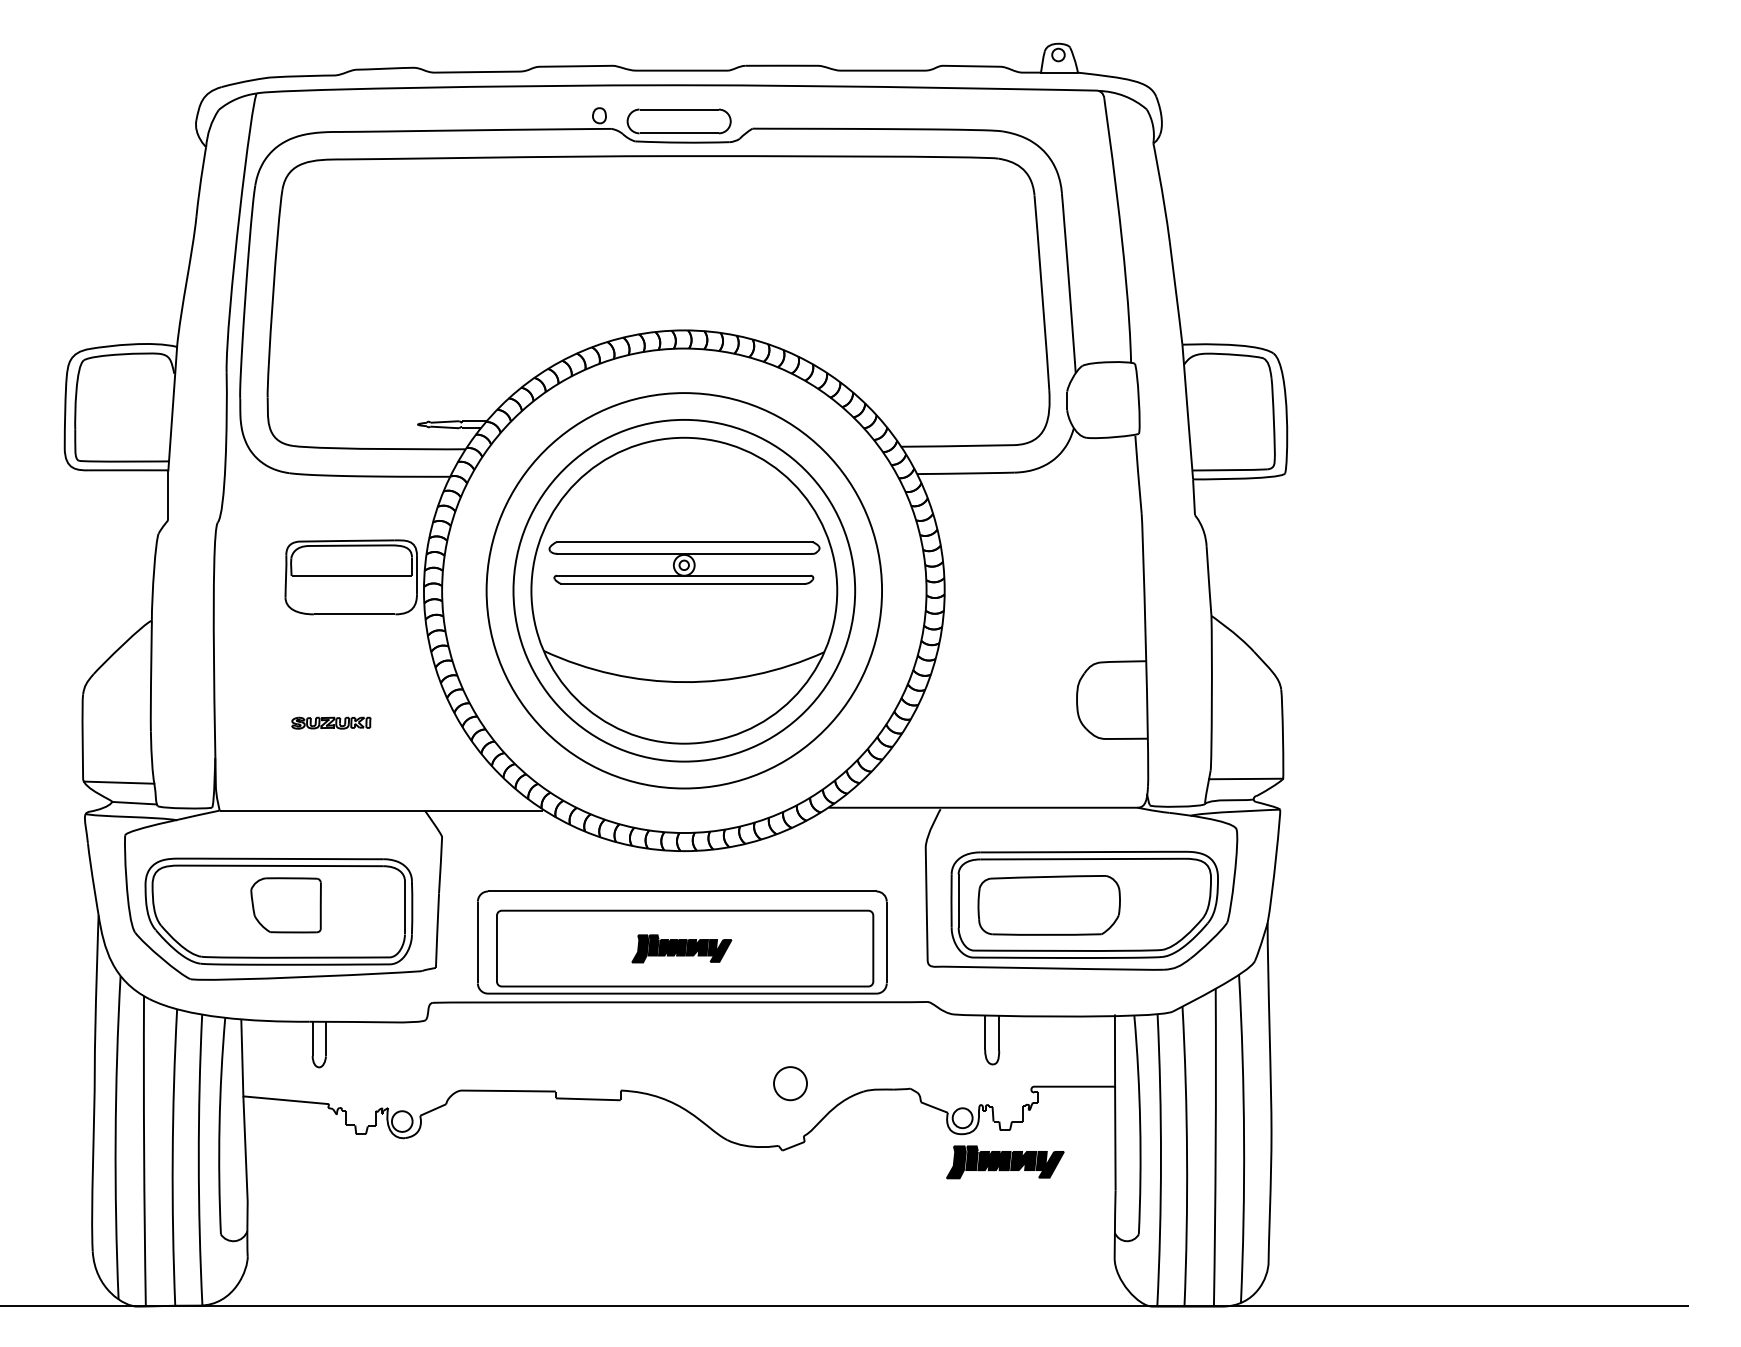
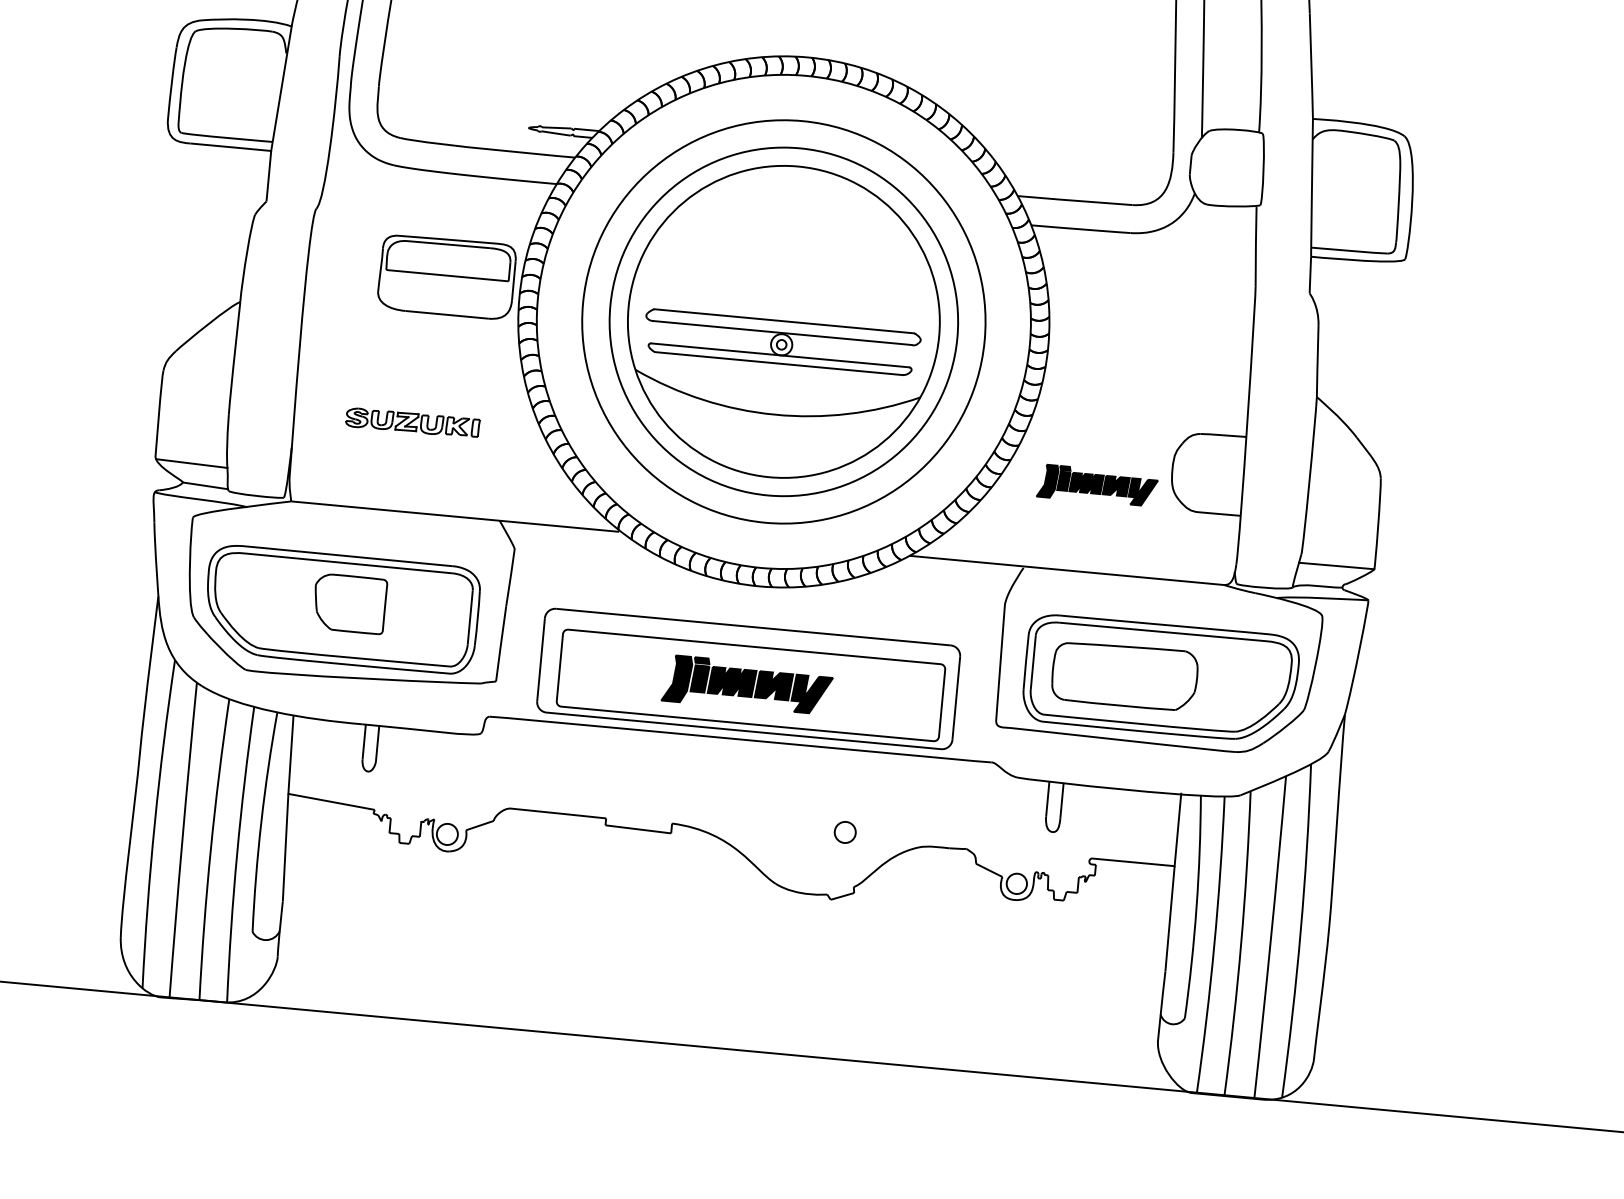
part: (684, 562) -> (782, 341), moved
part: (331, 723) -> (413, 423), size x1.67
part: (681, 948) -> (747, 684), size x1.67
part: (790, 1083) -> (845, 832), size x0.62
part: (1005, 1162) -> (1097, 485), moved

